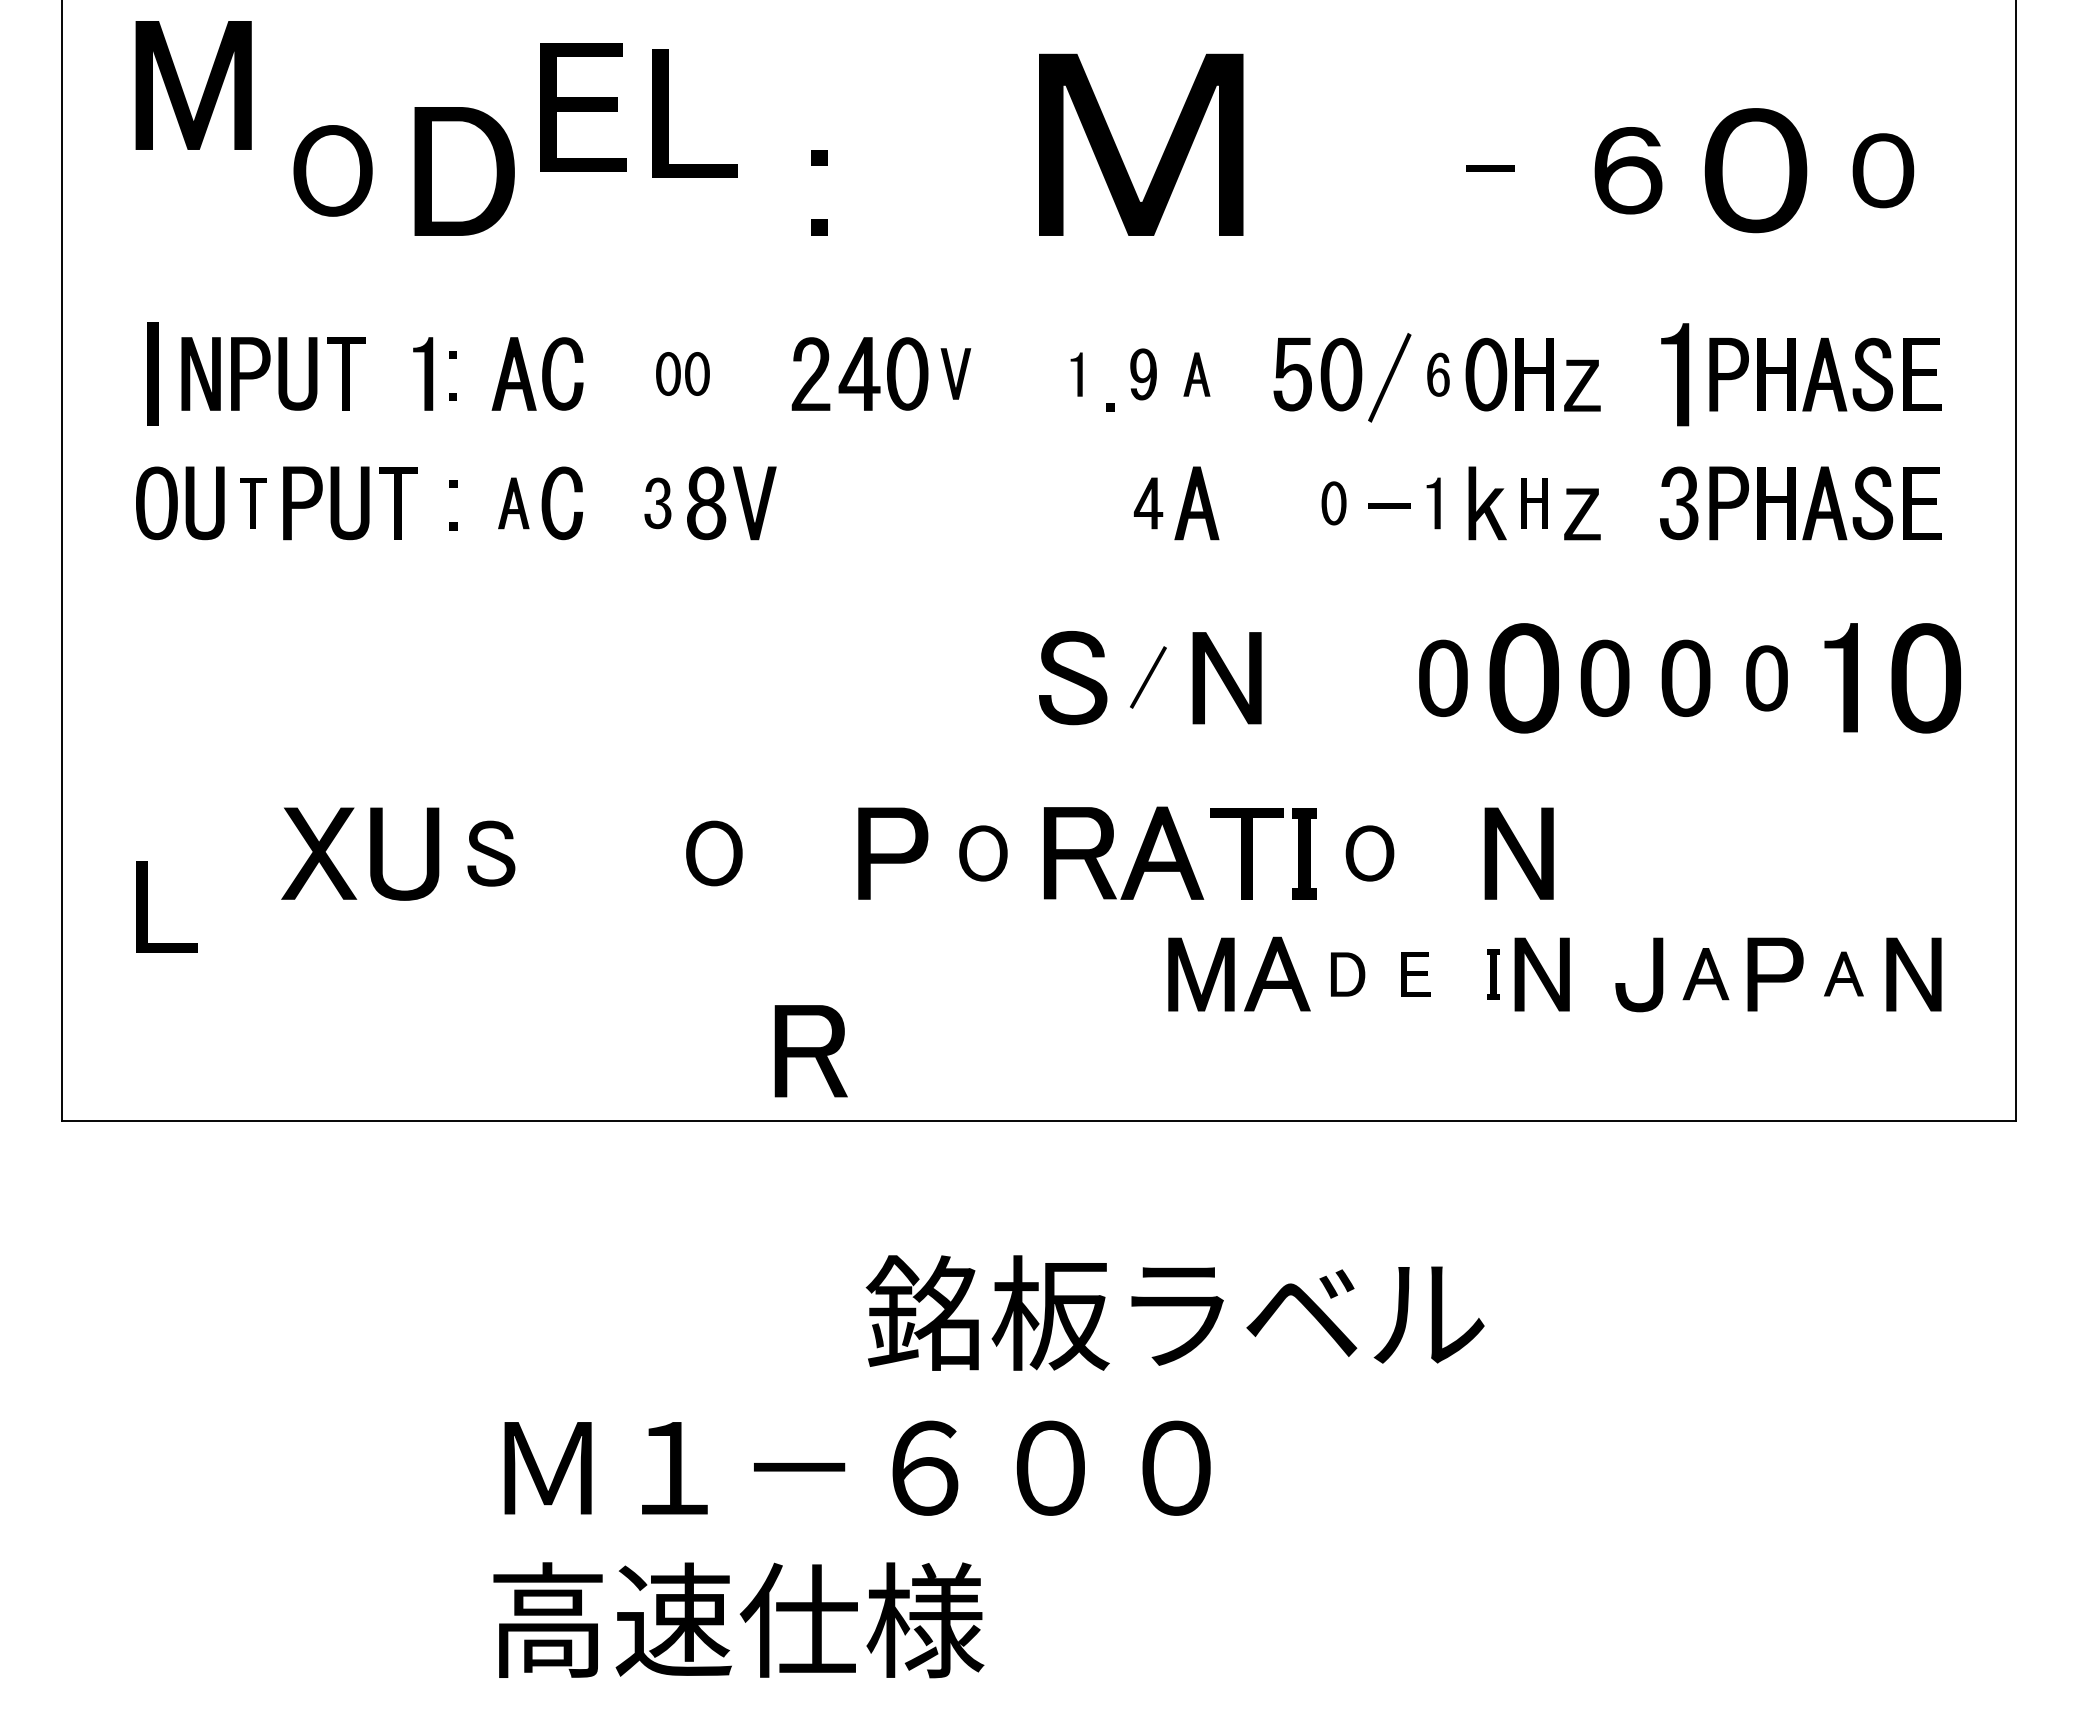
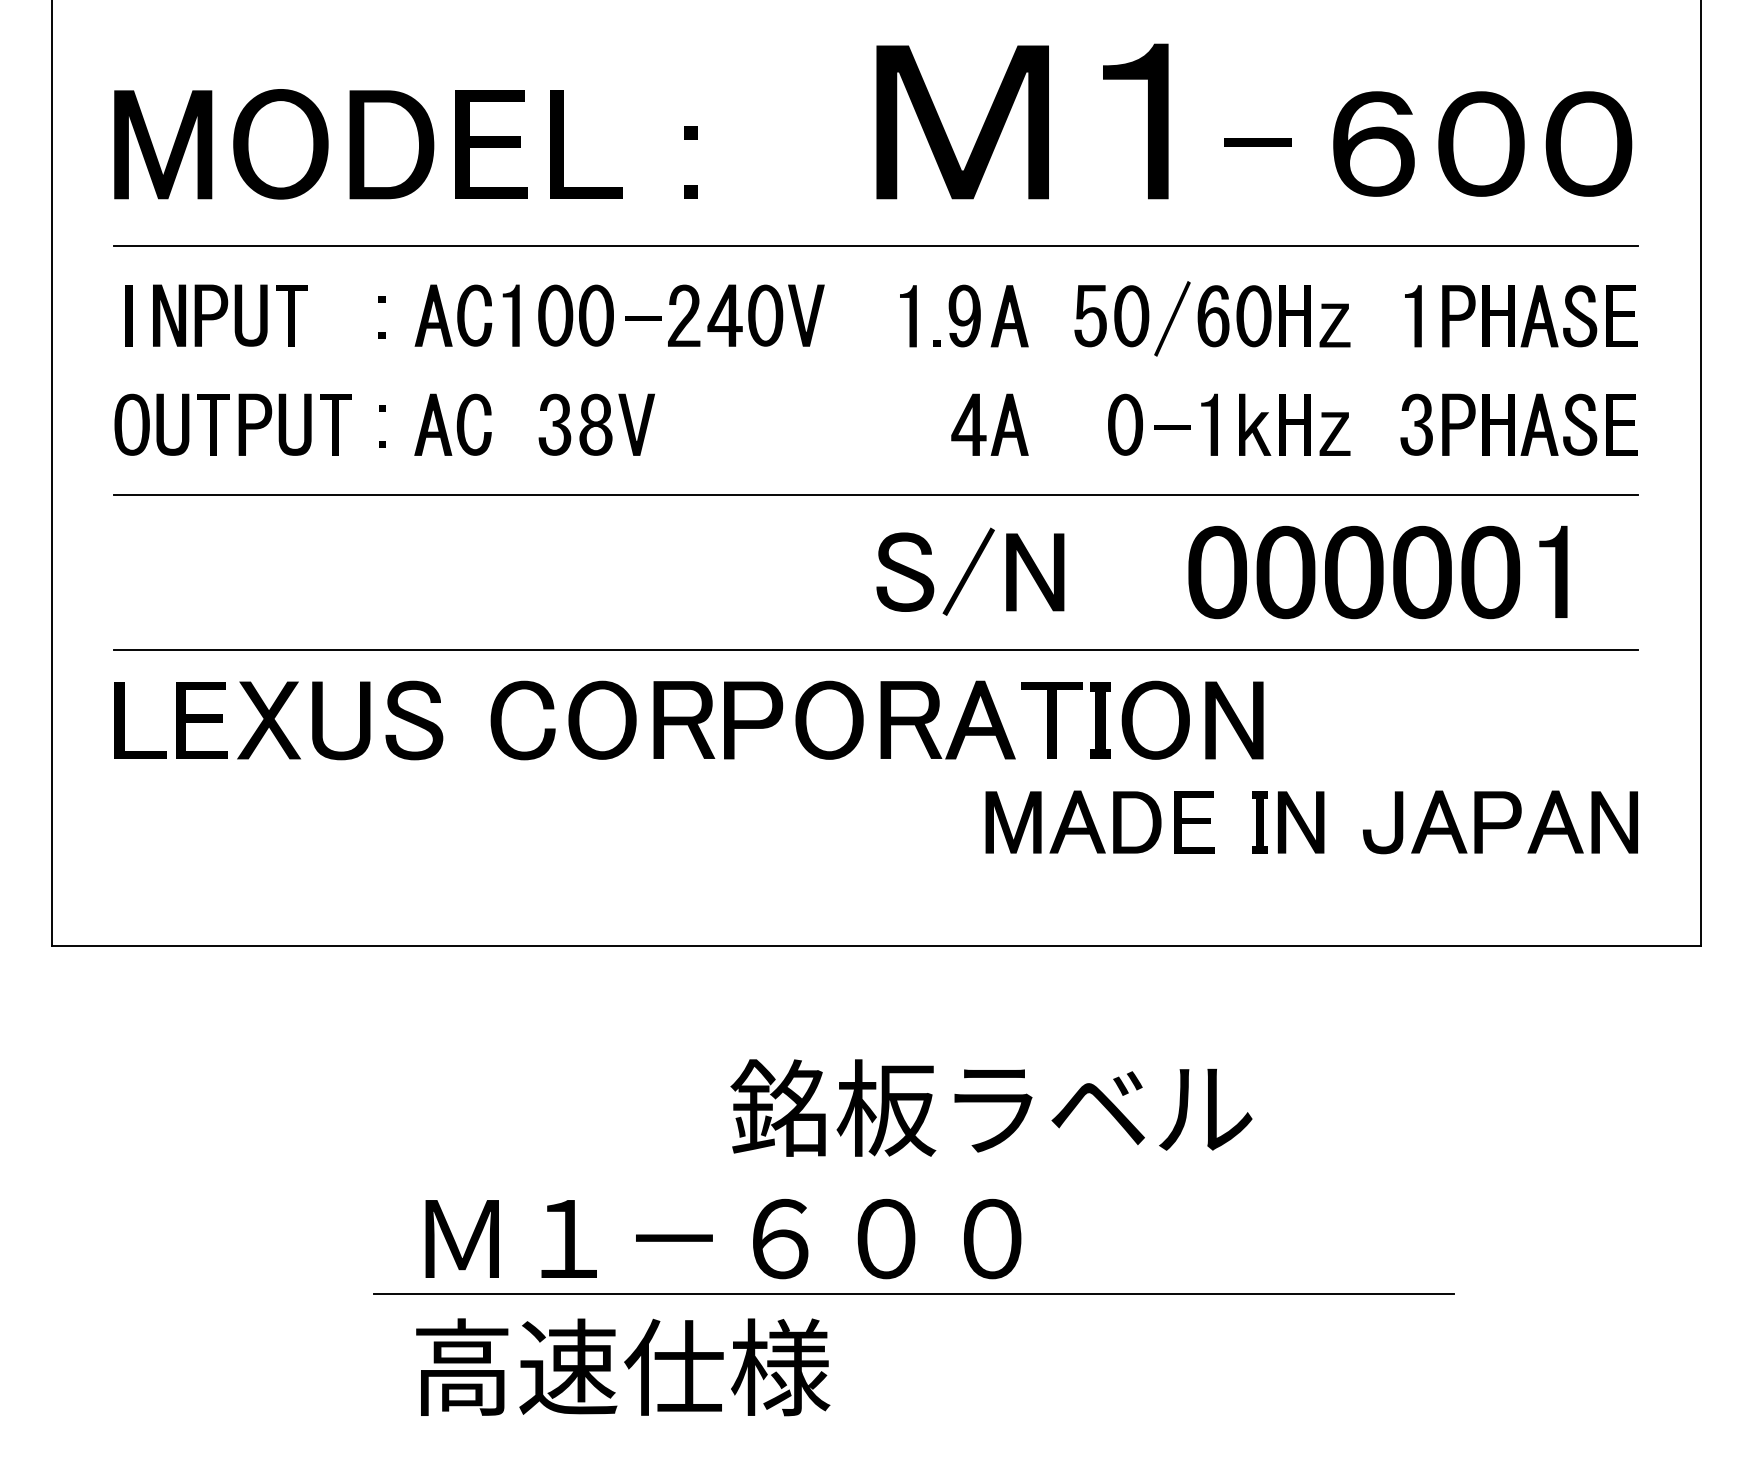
part: (182, 88) -> (153, 147), moved
part: (583, 107) -> (492, 144), moved
part: (668, 113) -> (563, 144), moved
fill: (1346, 143) -> (1135, 121), added
part: (1490, 168) -> (1257, 142), size x1.67
part: (332, 170) -> (280, 143), size x1.43
part: (1628, 170) -> (1373, 143), size x1.43
part: (1883, 170) -> (1589, 143), size x1.67
line: (1038, 291) -> (876, 246), added
part: (152, 373) -> (128, 315), size x0.71
part: (423, 373) -> (511, 315), moved
part: (682, 373) -> (575, 315), size x1.67
part: (955, 373) -> (806, 315), size x1.43
part: (1076, 374) -> (908, 316), size x1.67
part: (1143, 374) -> (964, 316), size x1.43
part: (1196, 374) -> (1009, 316), size x1.67
part: (1438, 374) -> (1213, 316), size x1.67
part: (1675, 374) -> (1413, 316), size x0.71
fill: (762, 376) -> (643, 317), added
part: (253, 503) -> (213, 424), size x1.43
part: (513, 503) -> (433, 424), size x1.43
part: (657, 503) -> (554, 424), size x1.43
part: (1148, 503) -> (968, 424), size x1.43
part: (1333, 503) -> (1124, 424), size x1.67
part: (1433, 503) -> (1209, 424), size x1.43
part: (1534, 503) -> (1294, 424), size x1.43
line: (1038, 586) -> (876, 495), added
part: (1148, 677) -> (968, 571), size x1.67
part: (1443, 678) -> (1217, 572), size x1.43
part: (1604, 678) -> (1353, 572), size x1.43
part: (1685, 678) -> (1422, 572), size x1.43
part: (1766, 678) -> (1490, 572), size x1.67
part: (1925, 678) -> (1624, 572), removed
line: (1038, 770) -> (876, 650), added
part: (239, 853) -> (201, 720), added
part: (491, 853) -> (414, 720), size x1.43
fill: (619, 853) -> (522, 720), added
part: (714, 853) -> (602, 720), size x1.43
part: (983, 853) -> (829, 720), size x1.67
part: (1369, 853) -> (1155, 720), size x1.67
part: (1518, 853) -> (1233, 720), moved
part: (147, 906) -> (124, 720), moved
part: (1705, 973) -> (1438, 821), size x1.43
part: (1843, 973) -> (1555, 821), size x1.67
part: (1347, 974) -> (1136, 822), size x1.67
part: (1415, 974) -> (1194, 822), size x1.67
part: (1493, 974) -> (1260, 822), size x1.43
part: (810, 1051) -> (683, 720), moved
line: (1082, 1532) -> (913, 1293), added

